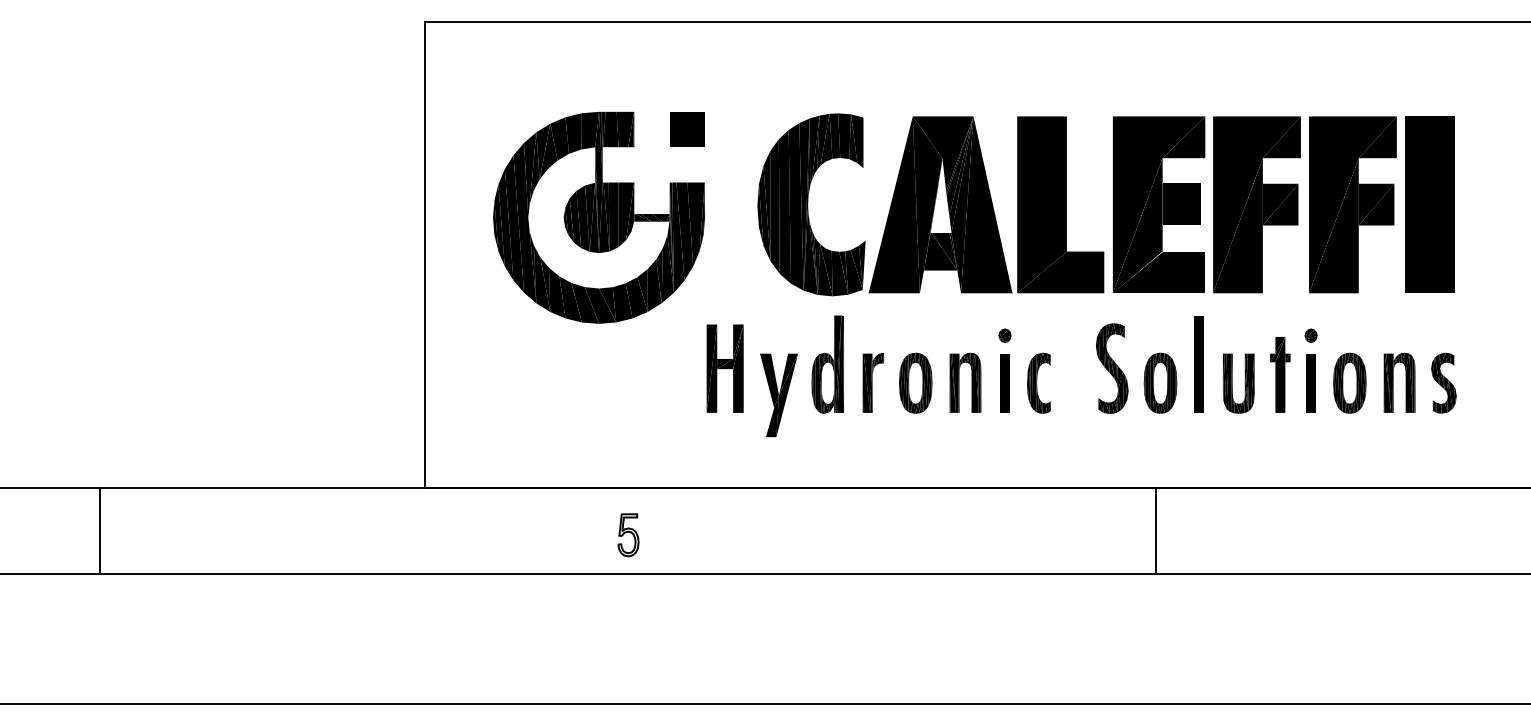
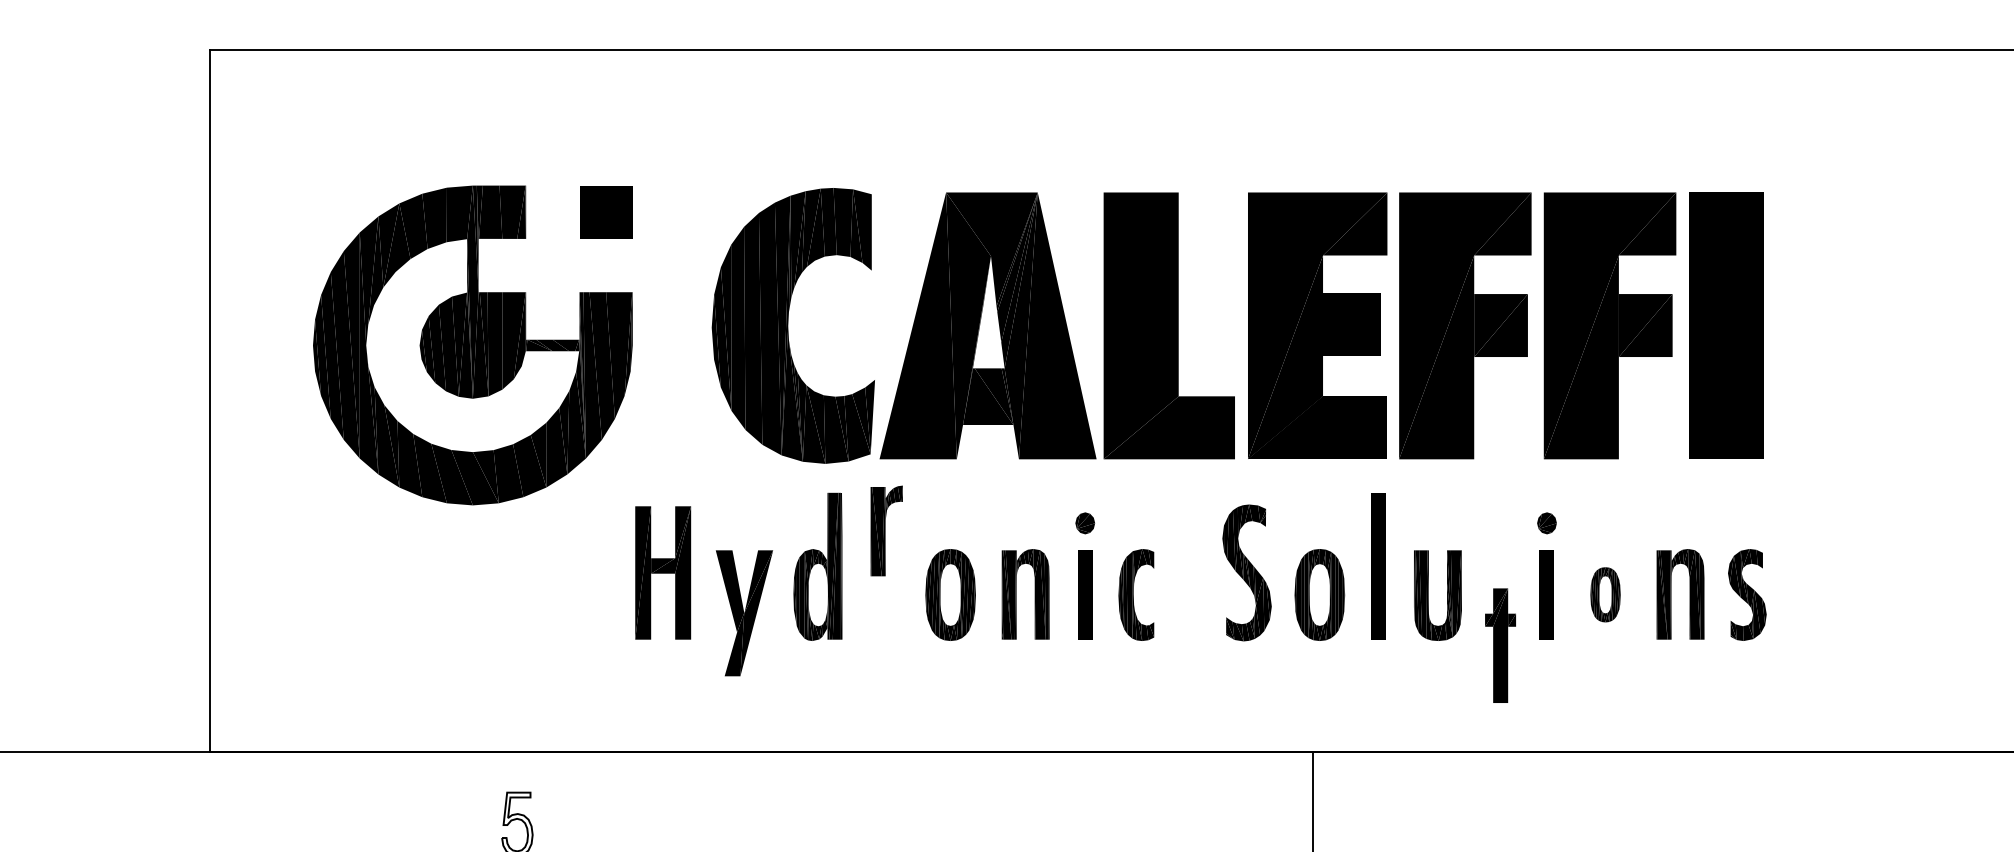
part: (1280, 374) -> (1500, 645), moved
part: (873, 382) -> (886, 530), moved
part: (1349, 382) -> (1604, 593), size x0.6

